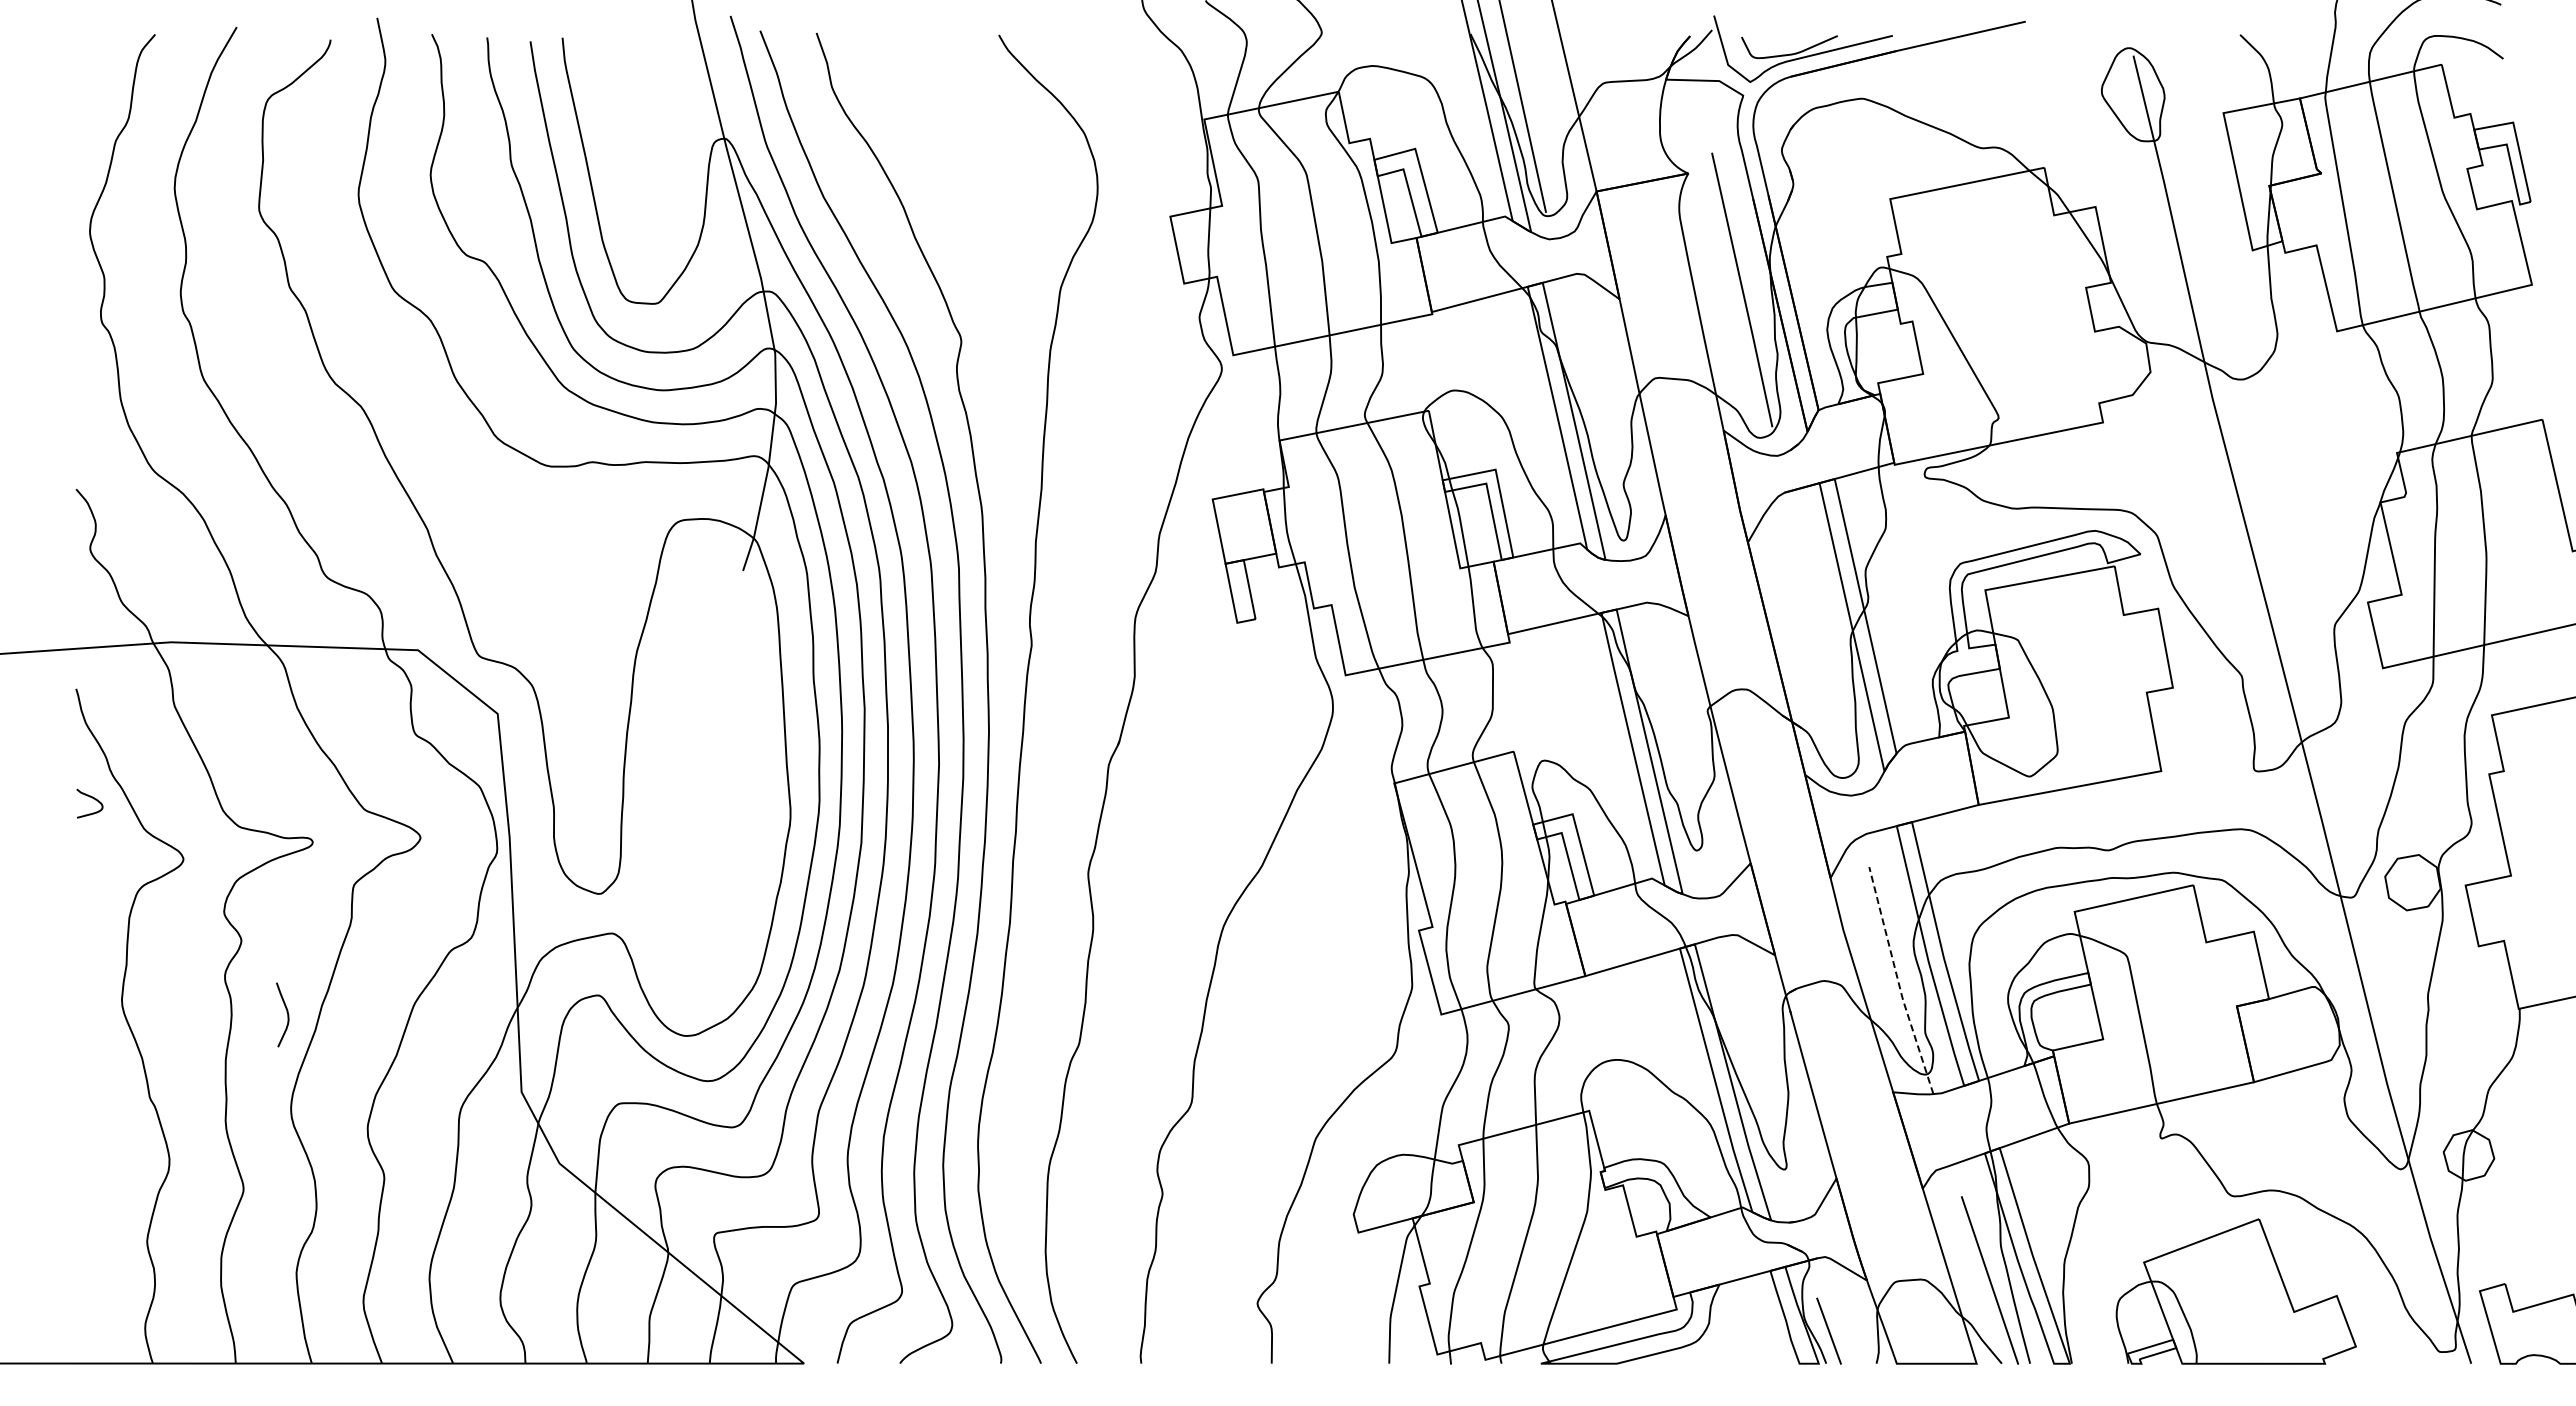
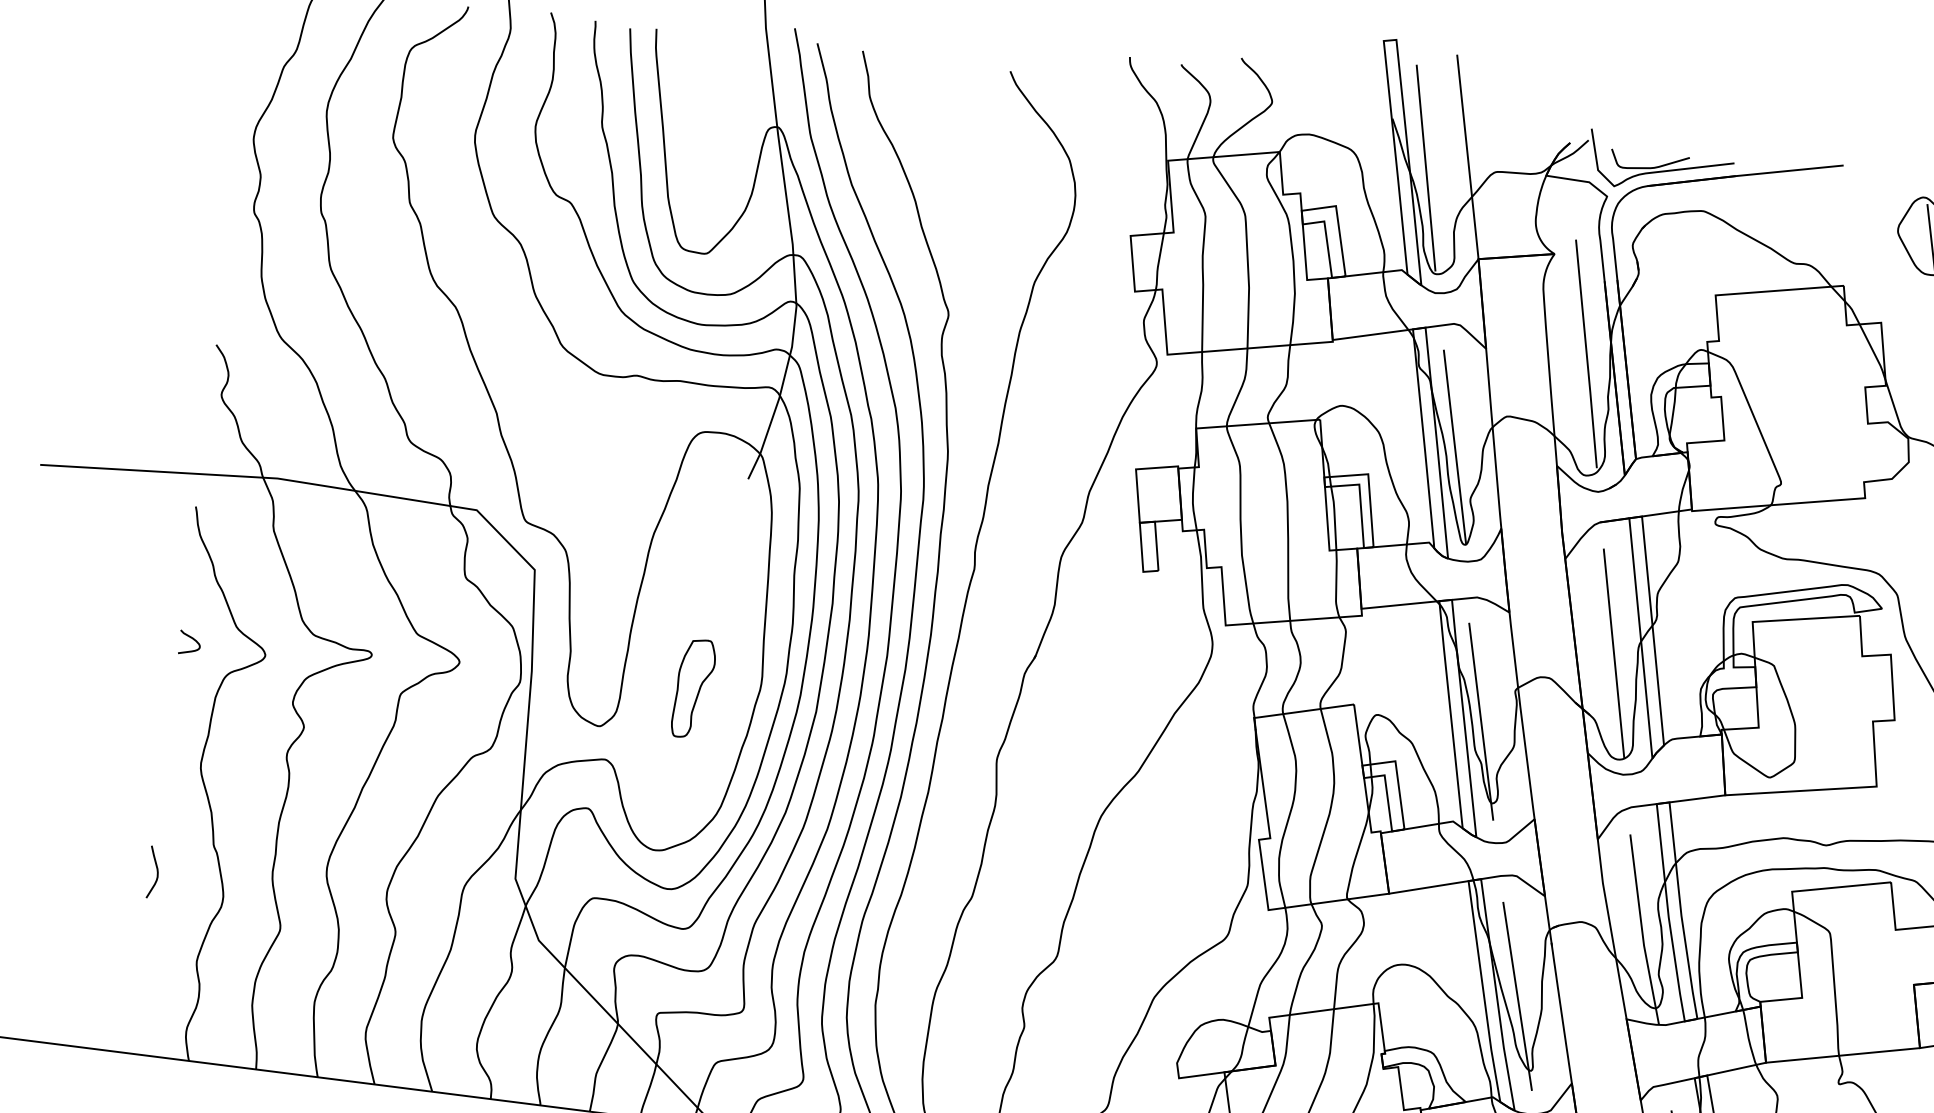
line: (1596, 423) -> (1454, 447), added
line: (1821, 649) -> (1613, 653), added
line: (1670, 752) -> (1480, 721), added
curve: (93, 799) -> (193, 640), moved
part: (708, 833) -> (693, 688), added
line: (1898, 981) -> (1642, 930), dashed -> solid
curve: (286, 1012) -> (156, 870), moved
line: (1756, 1080) -> (1517, 995), added

